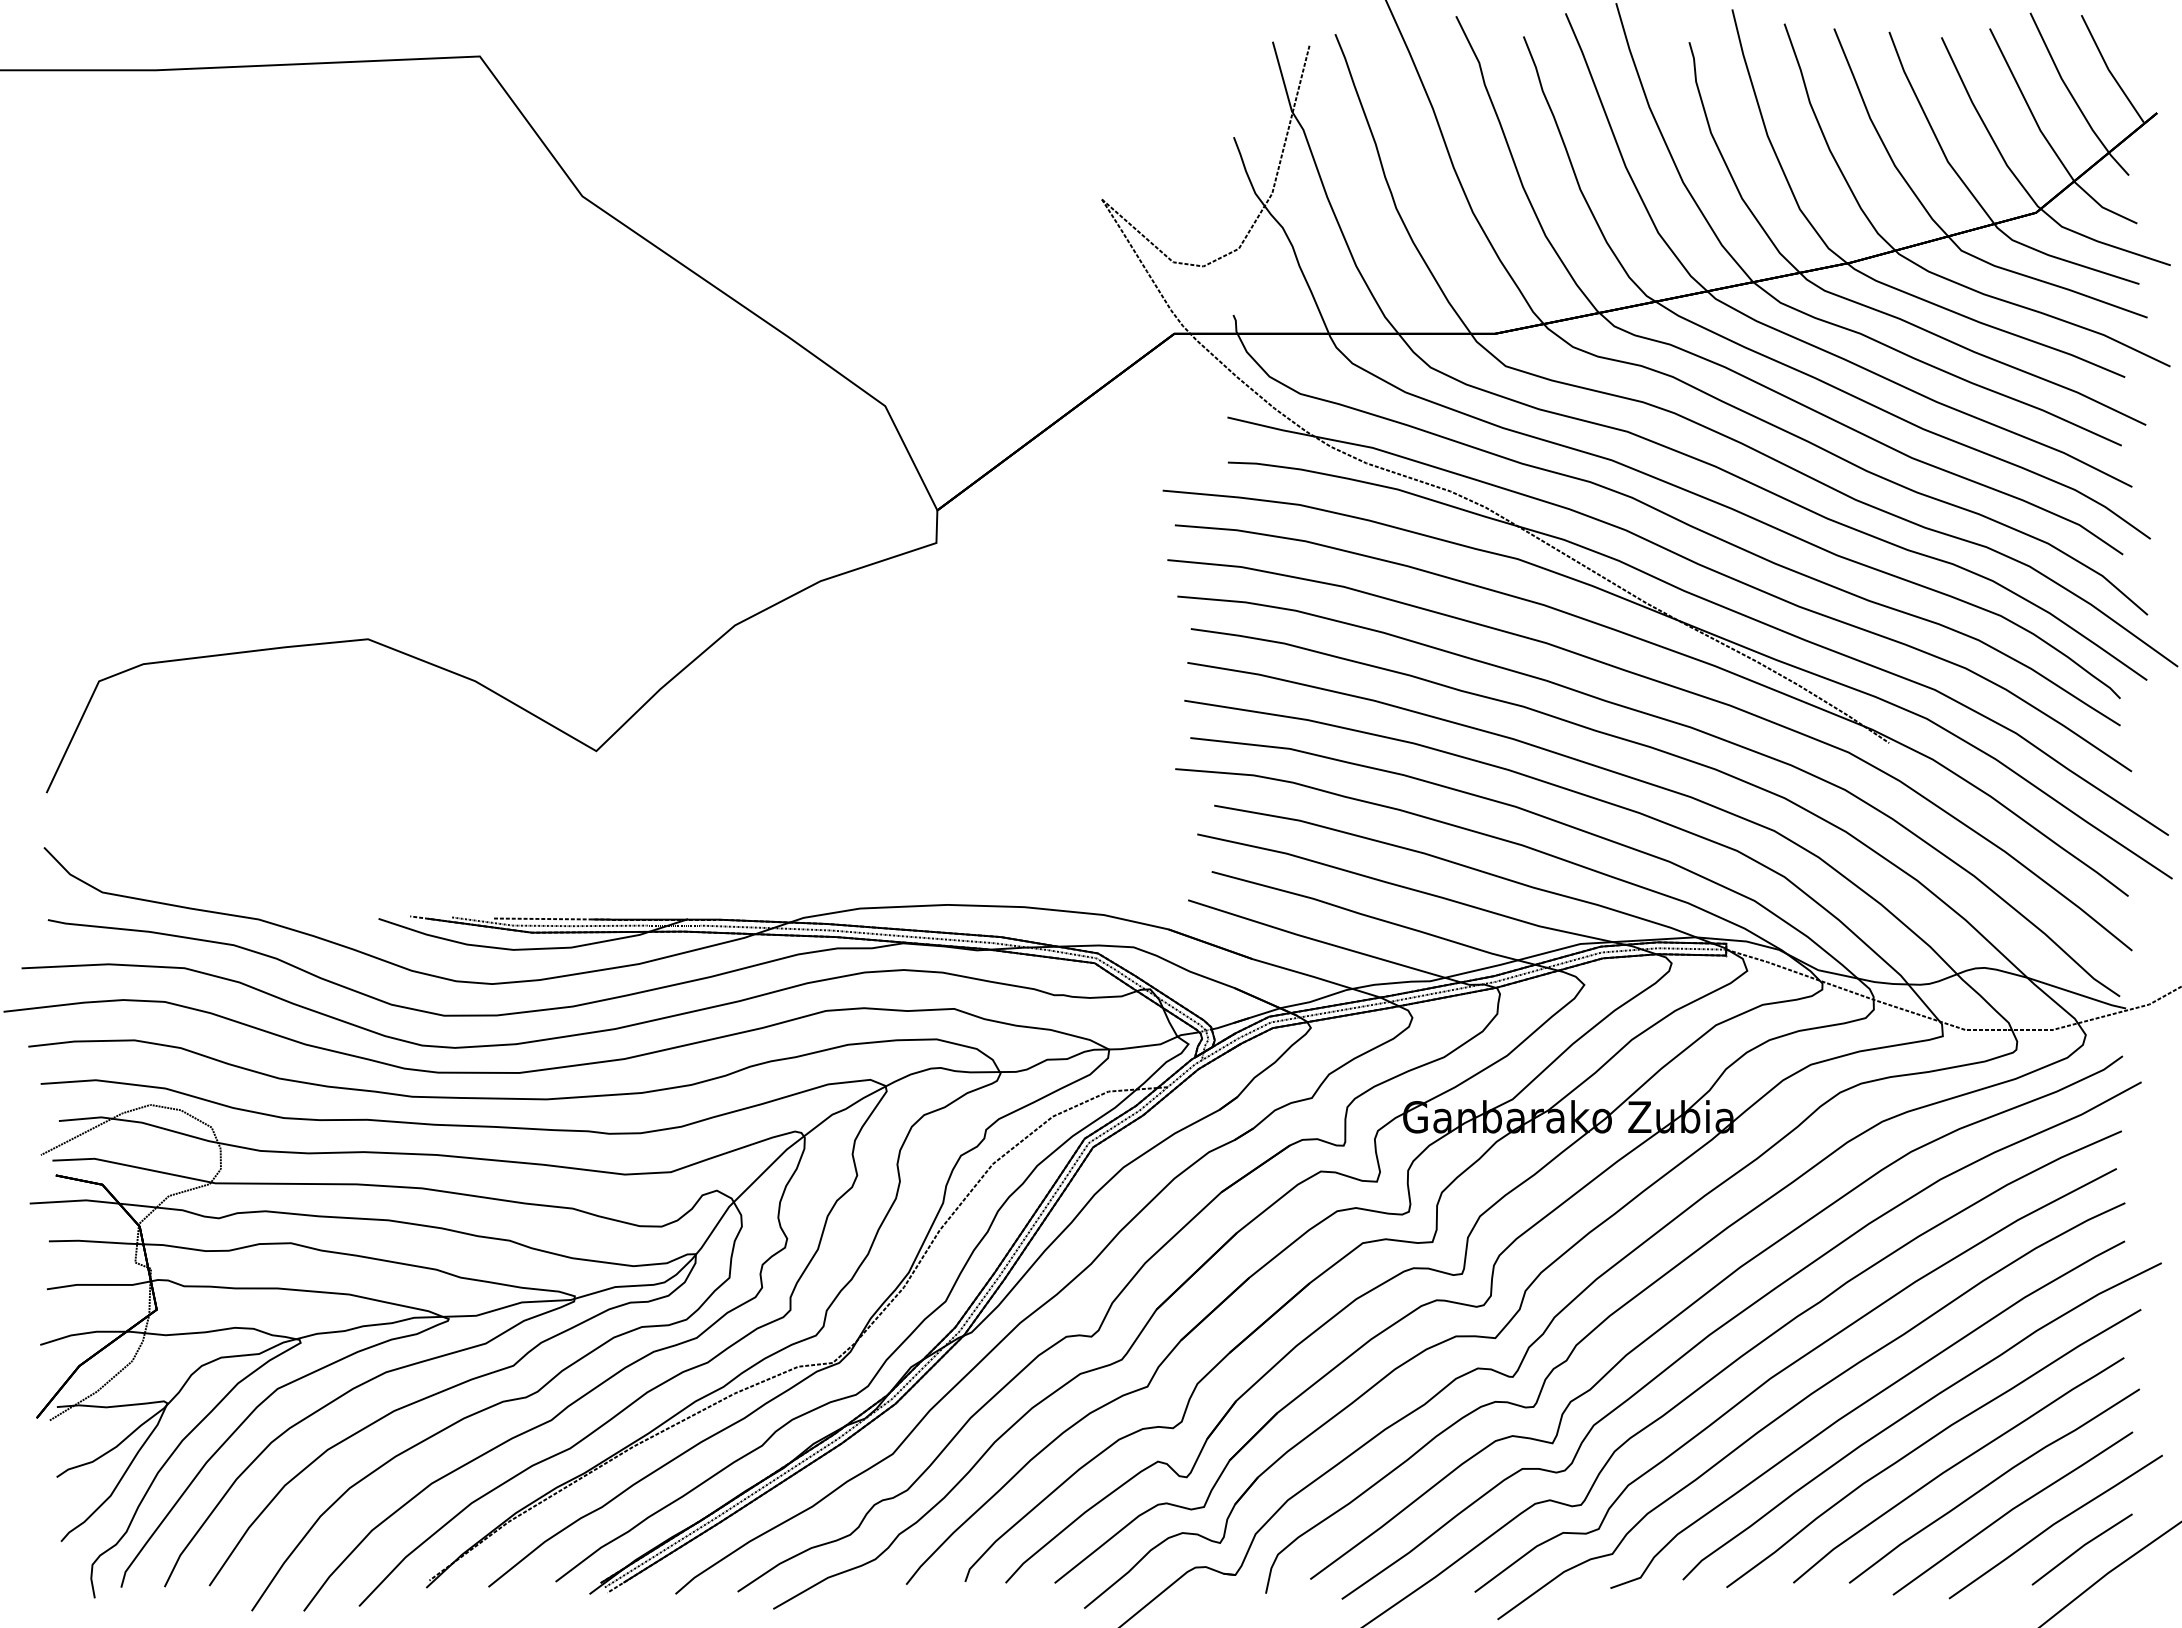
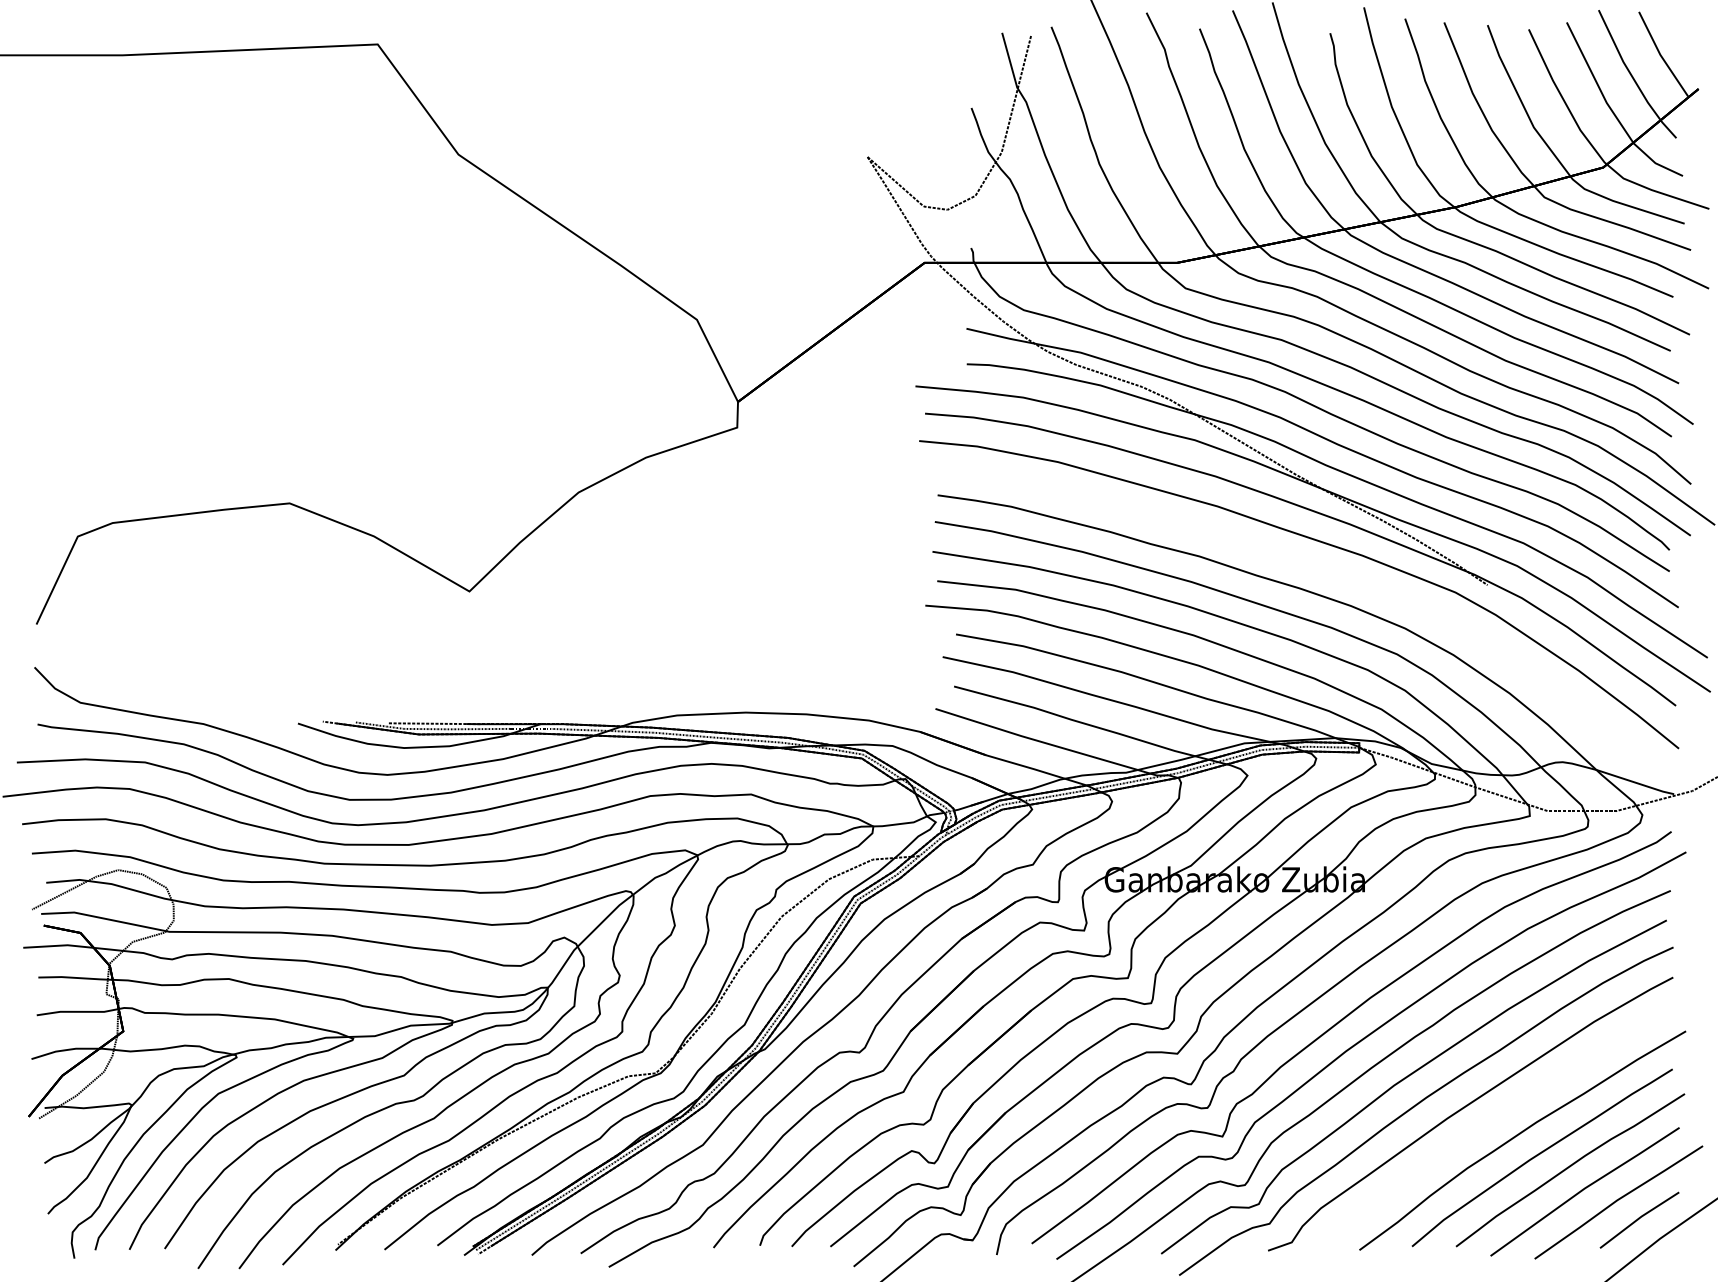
curve: (1670, 722) -> (1315, 568), removed
curve: (1914, 1411) -> (1507, 1111), removed

